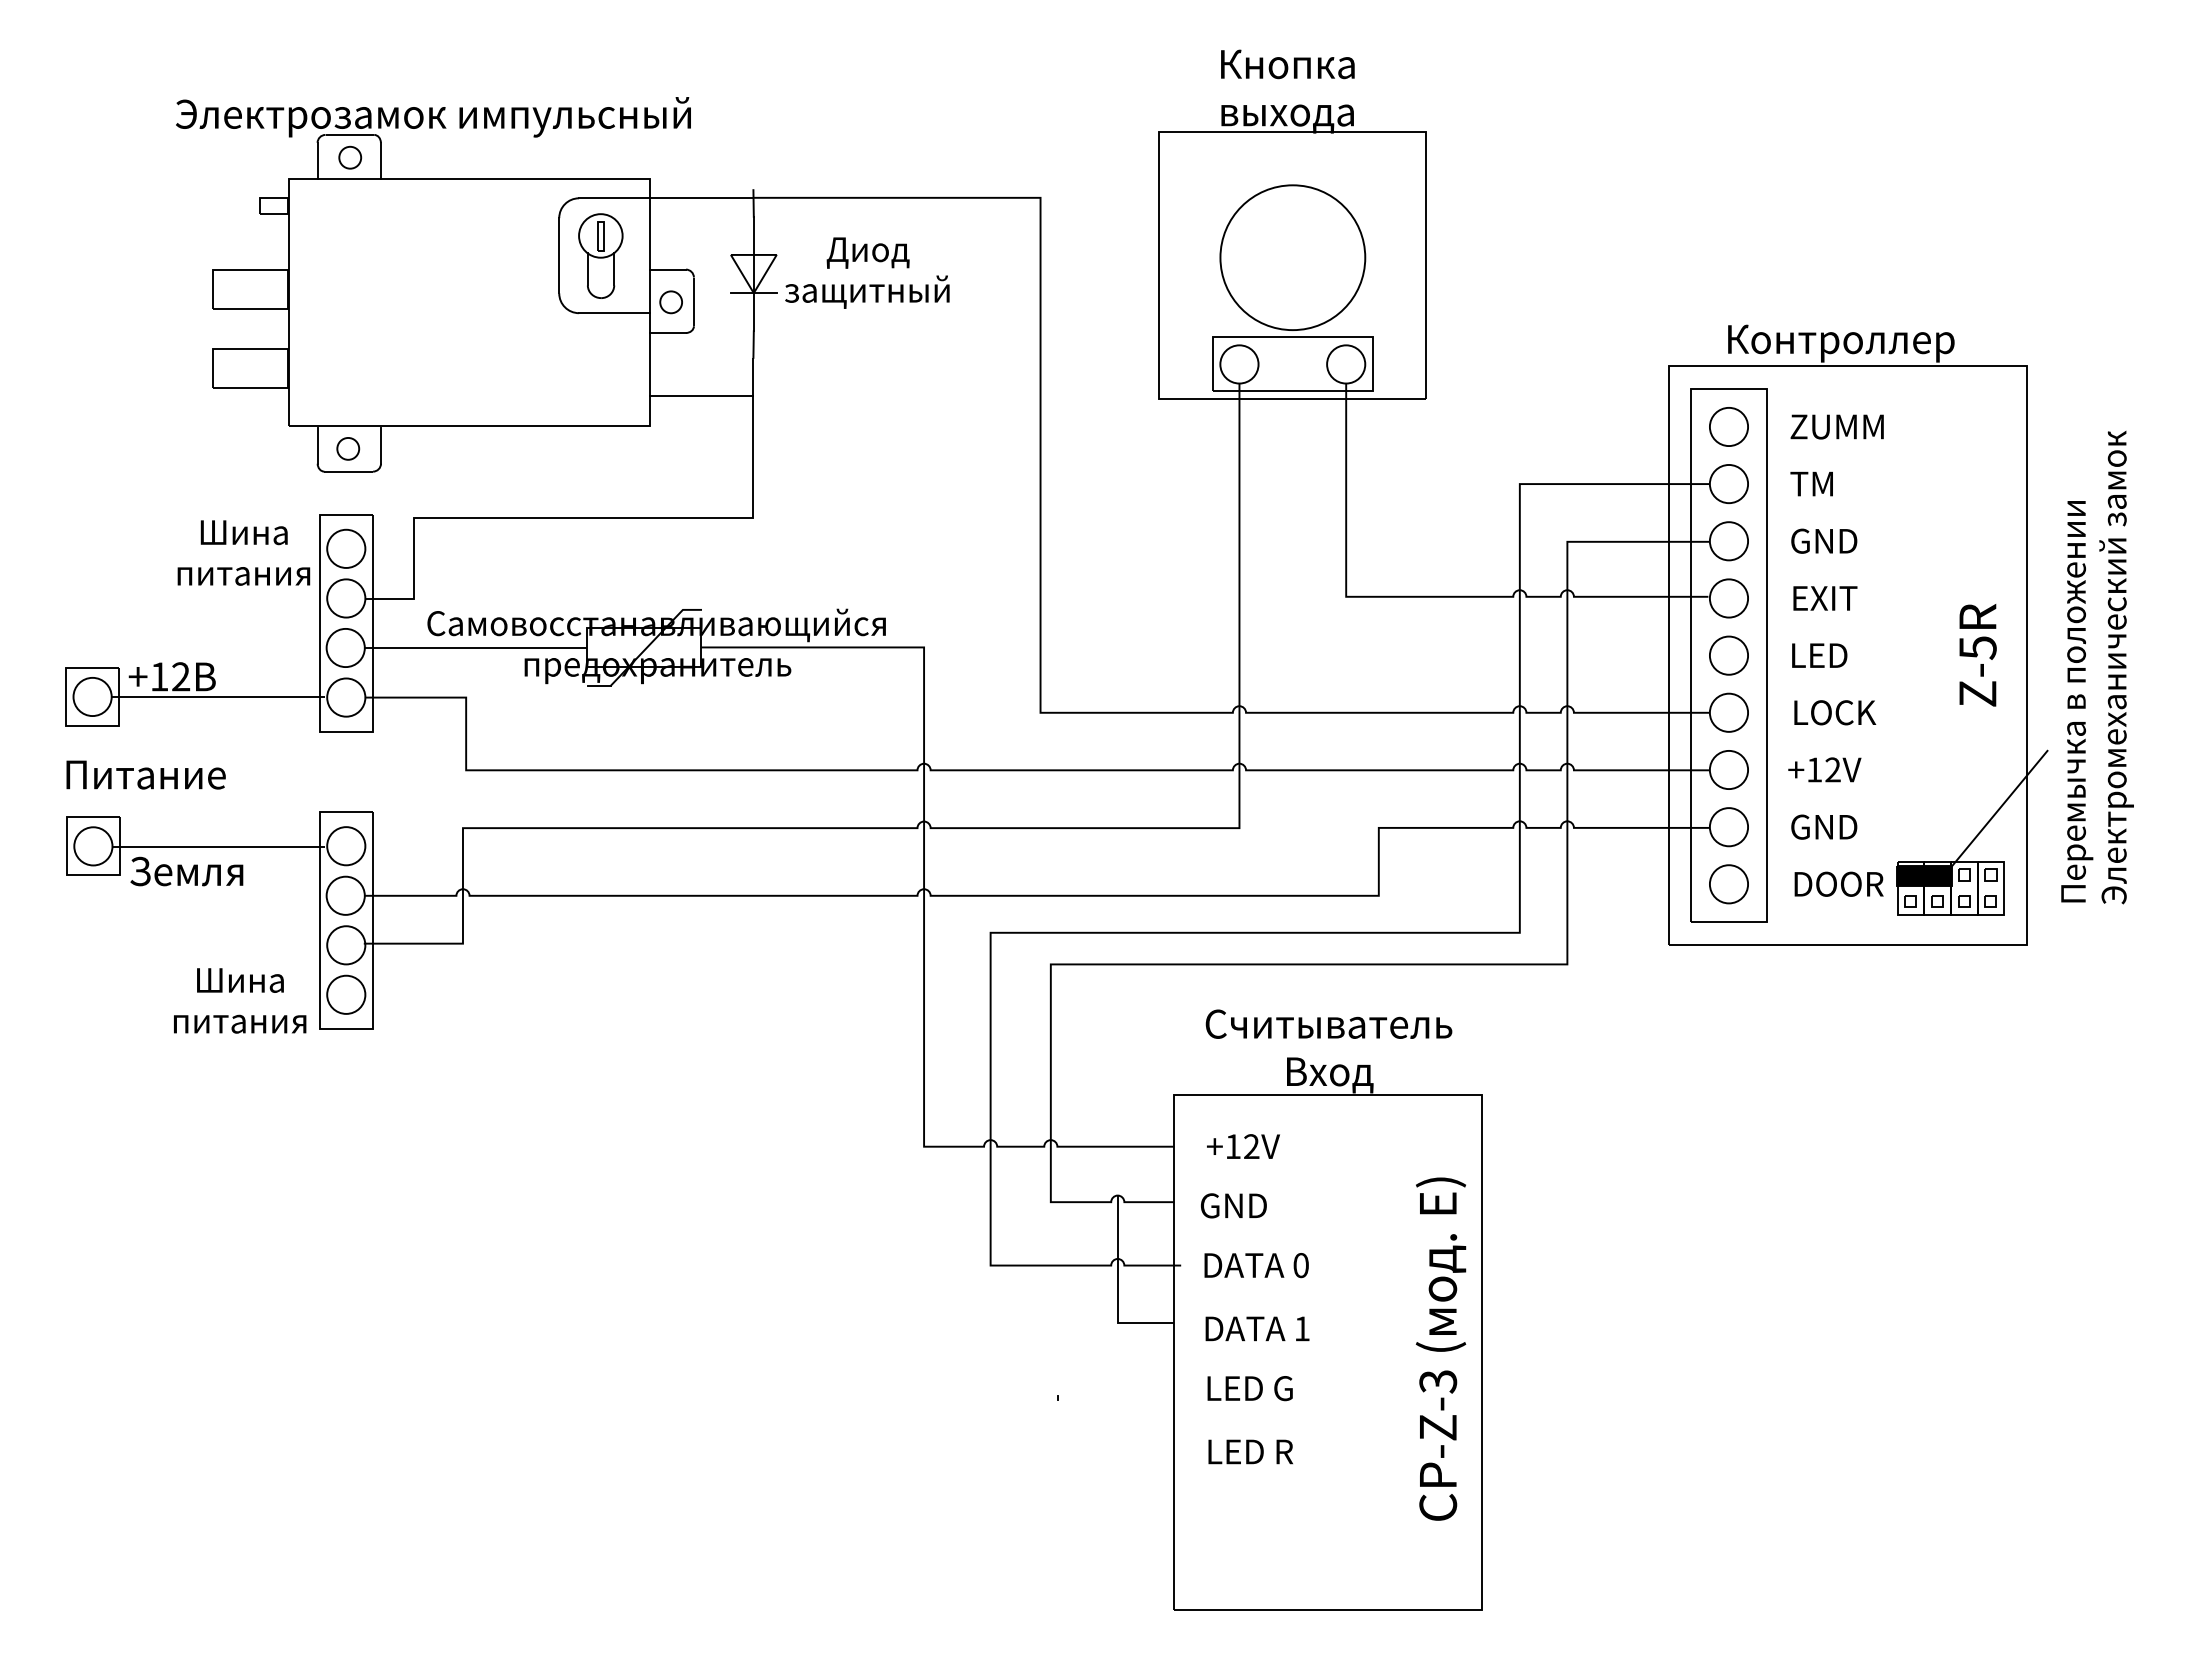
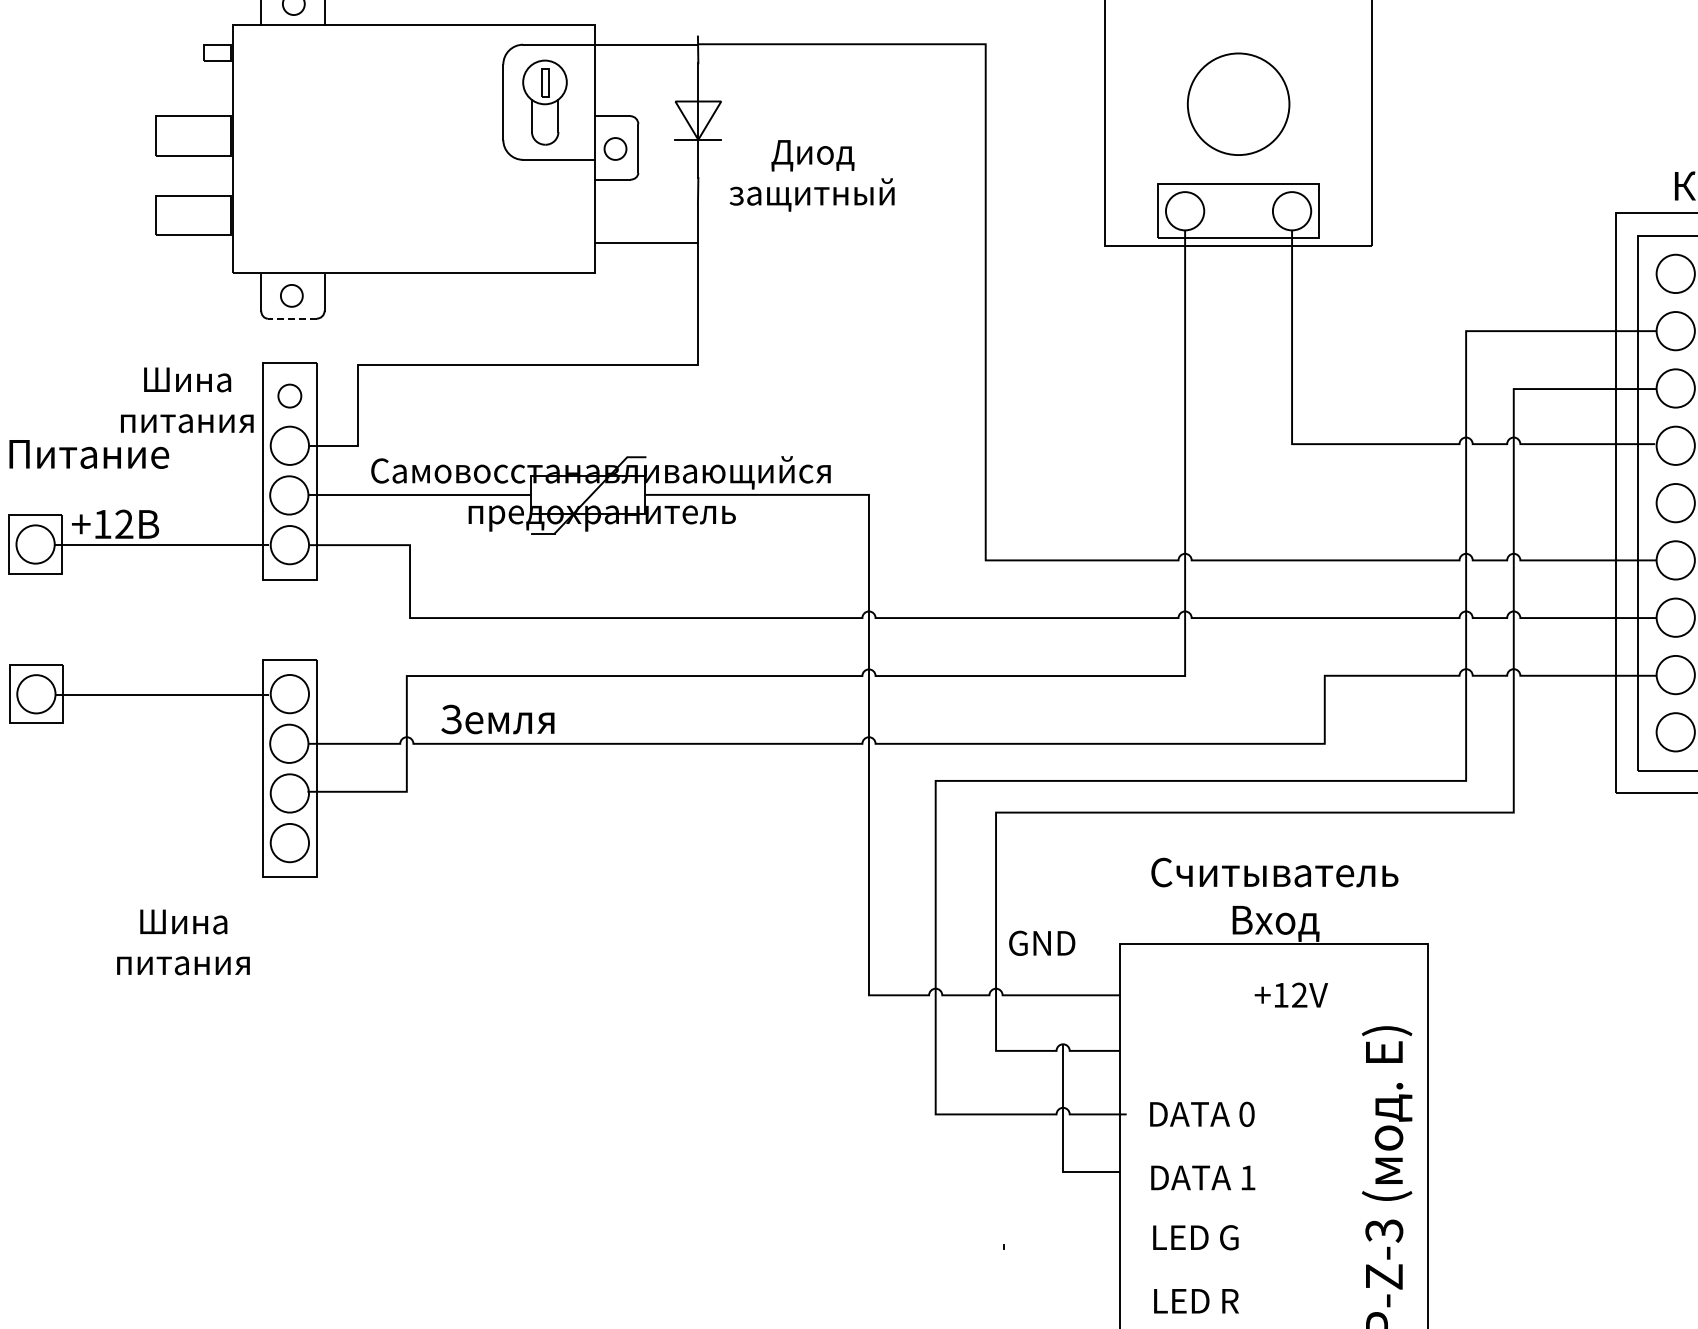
circle: (1292, 257) -> (1238, 104), size x0.7
text: (867, 272) -> (812, 175), moved
line: (349, 471) -> (293, 318), solid -> dashed
circle: (346, 548) -> (290, 395), size x0.6
text: (145, 774) -> (88, 453), moved
text: (186, 871) -> (497, 719), moved
text: (240, 1000) -> (183, 941), moved
text: (1243, 1146) -> (1291, 995), moved
text: (1233, 1205) -> (1041, 942), moved

